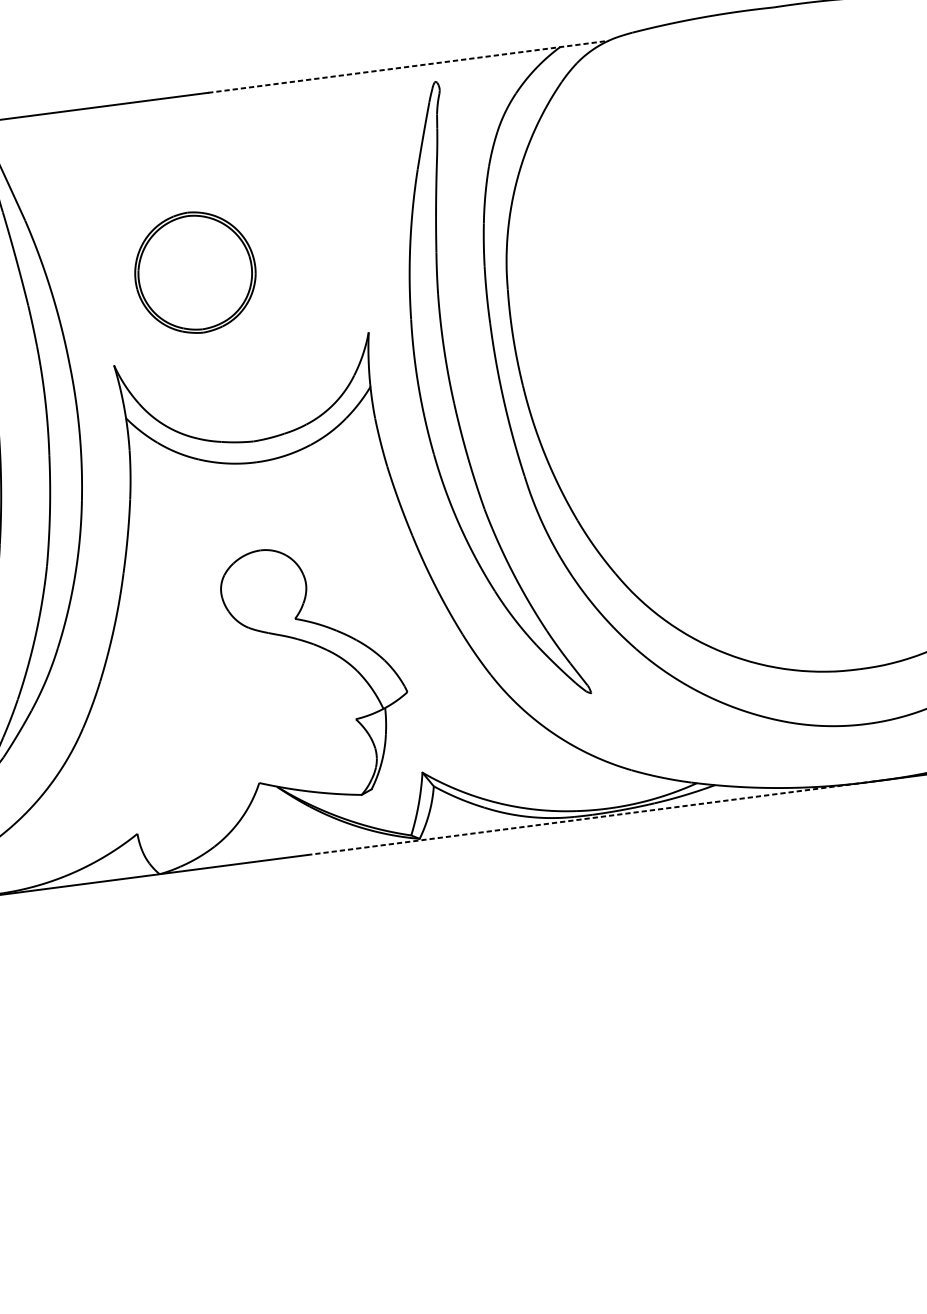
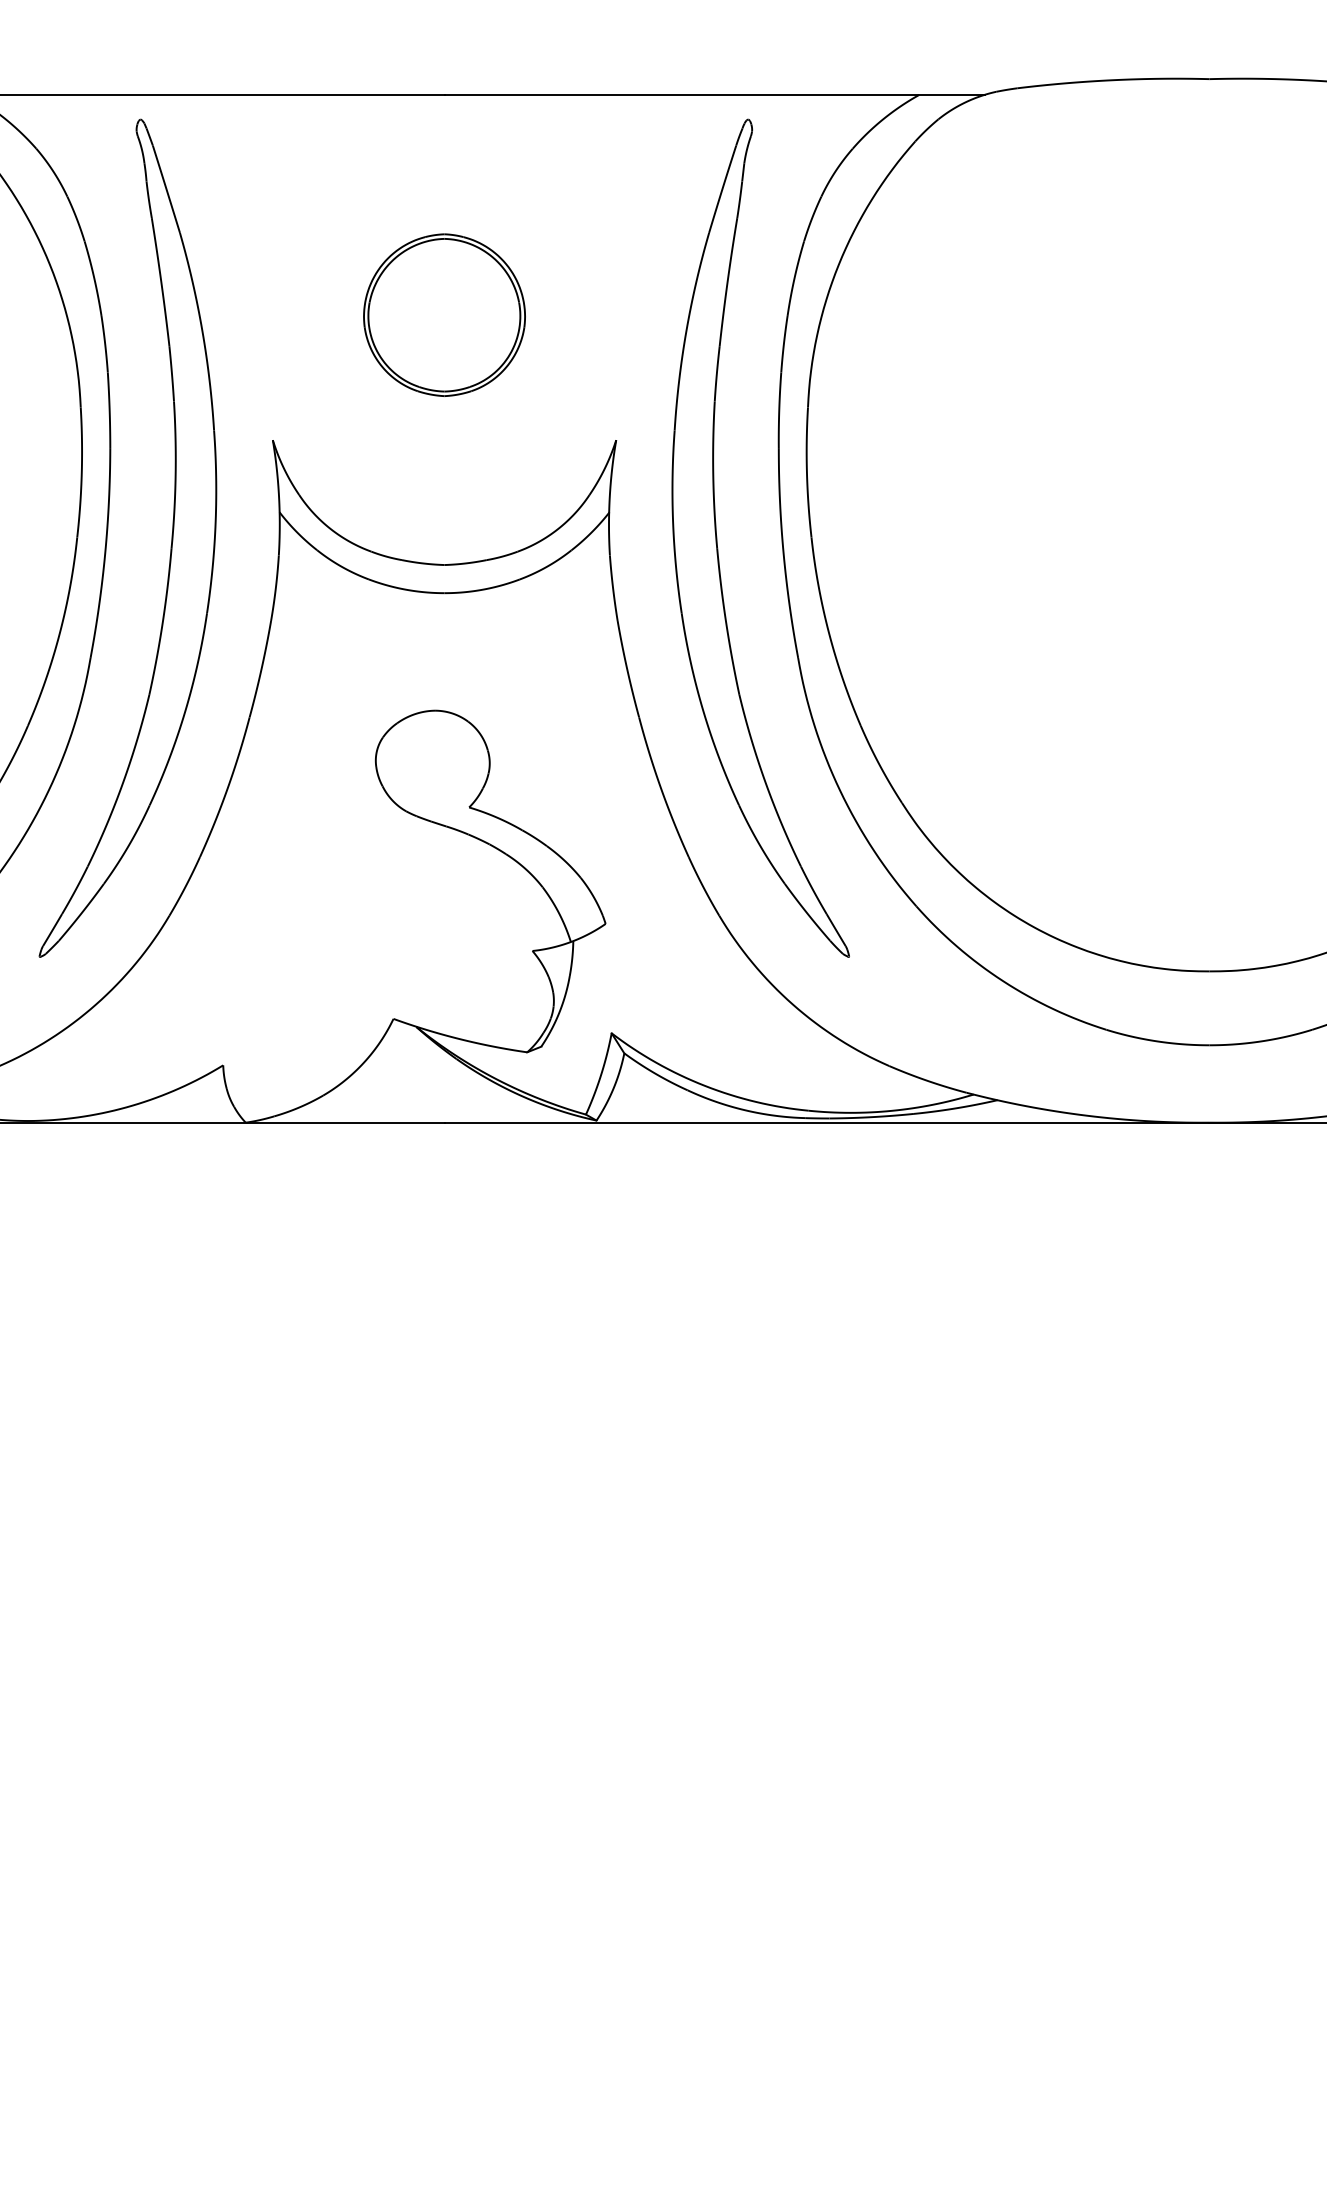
line: (409, 66) -> (715, 94), dashed -> solid
part: (195, 272) -> (444, 314), moved
line: (591, 818) -> (827, 1122), dashed -> solid

